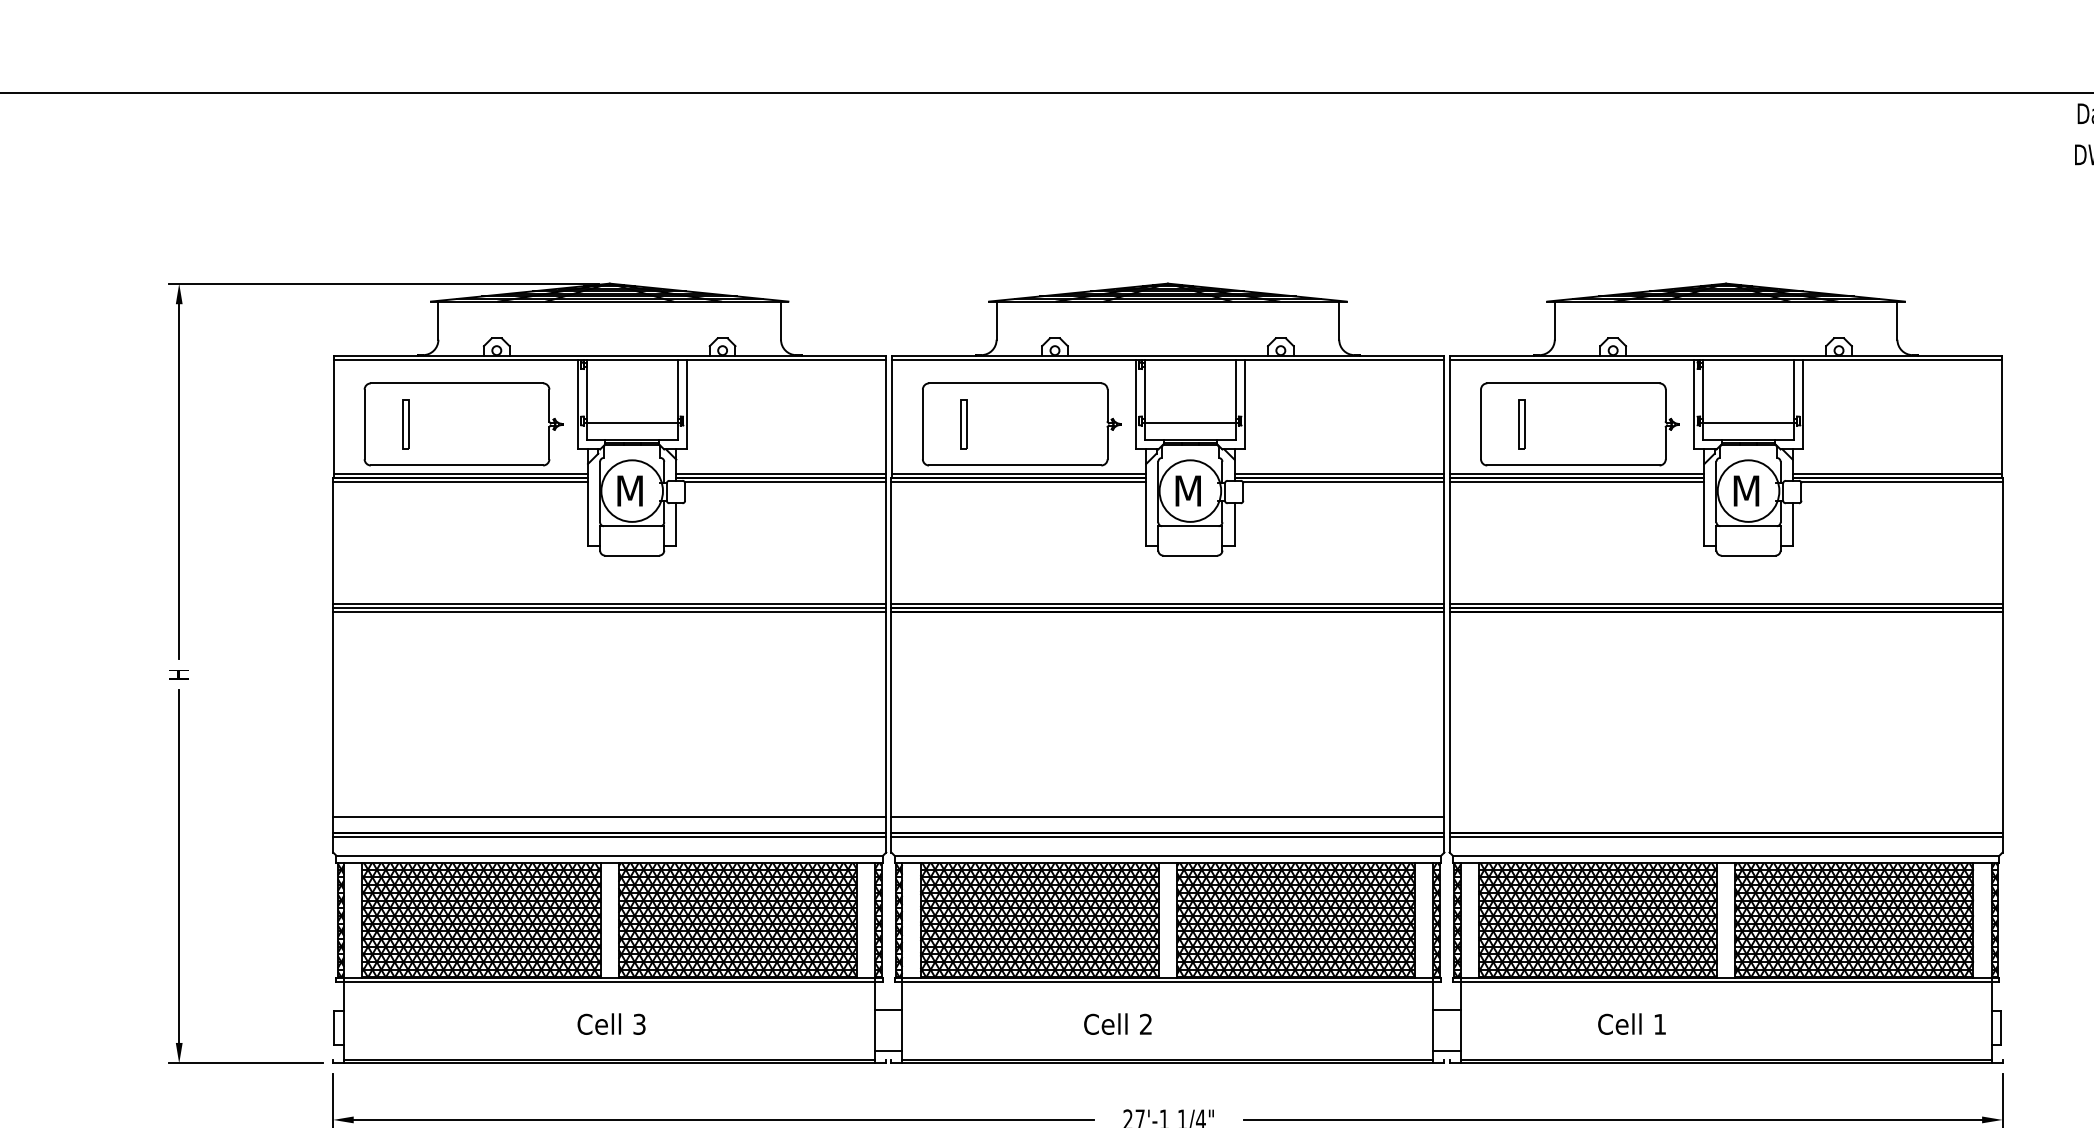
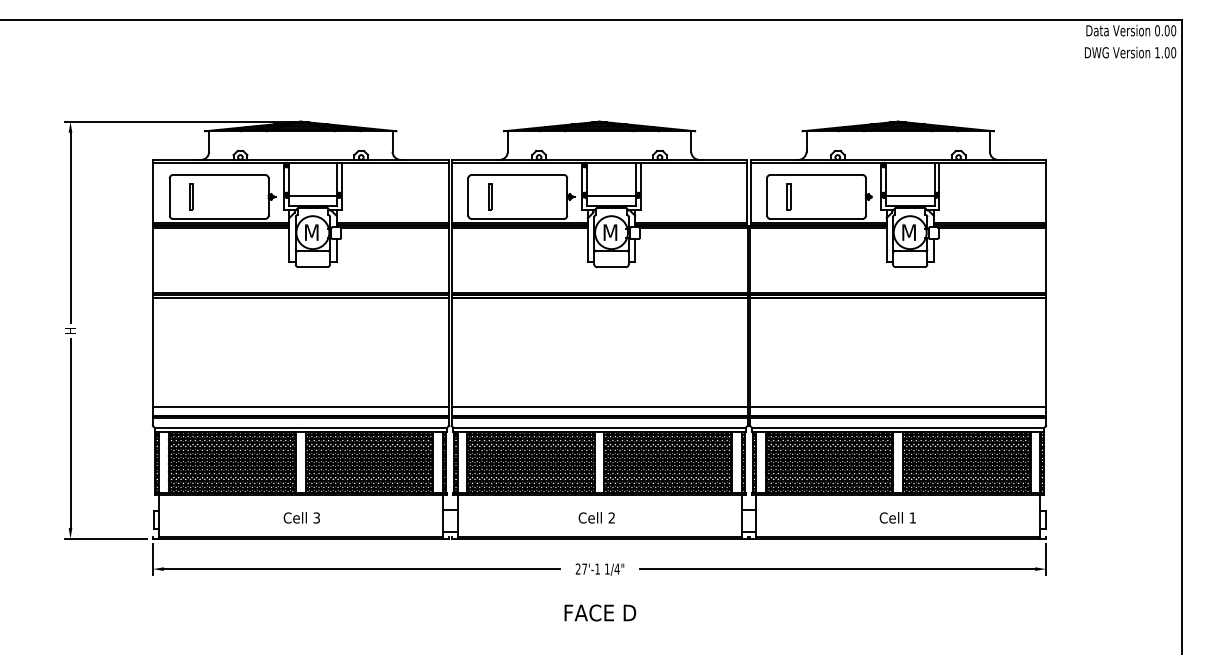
line: (1726, 817) -> (898, 407), added
text: (1117, 1023) -> (596, 517), moved
text: (1631, 1023) -> (897, 517), moved

